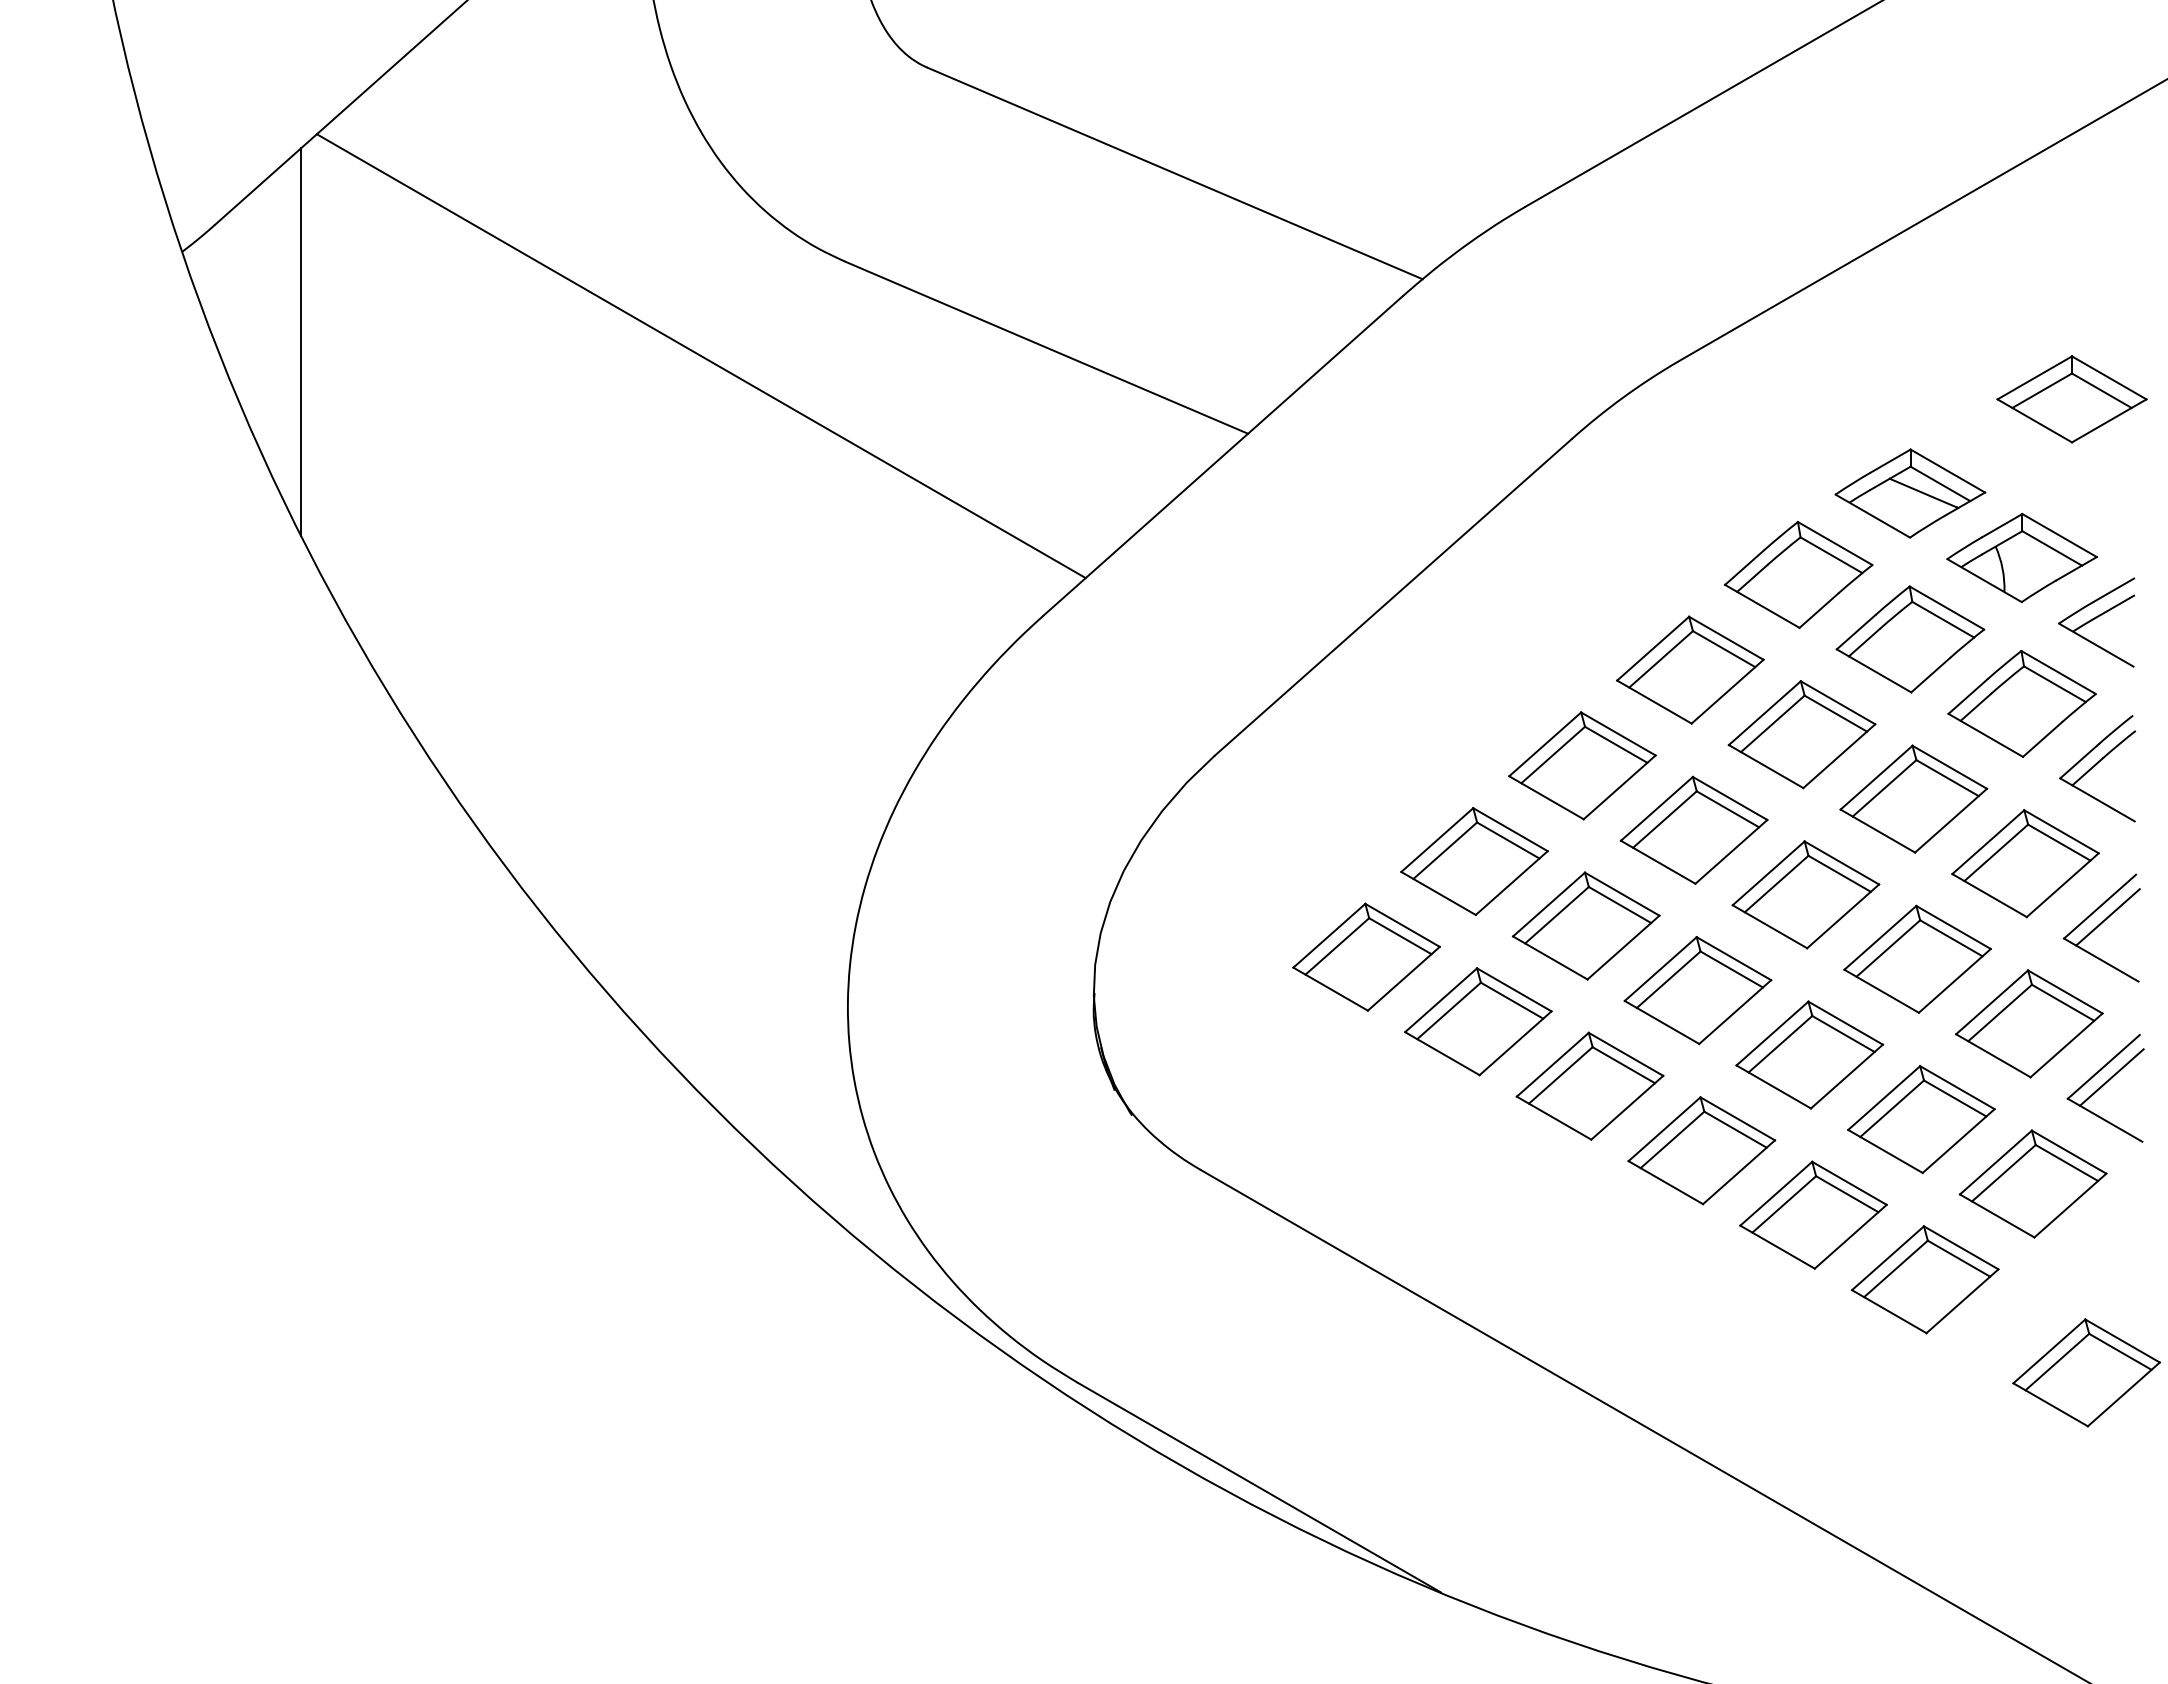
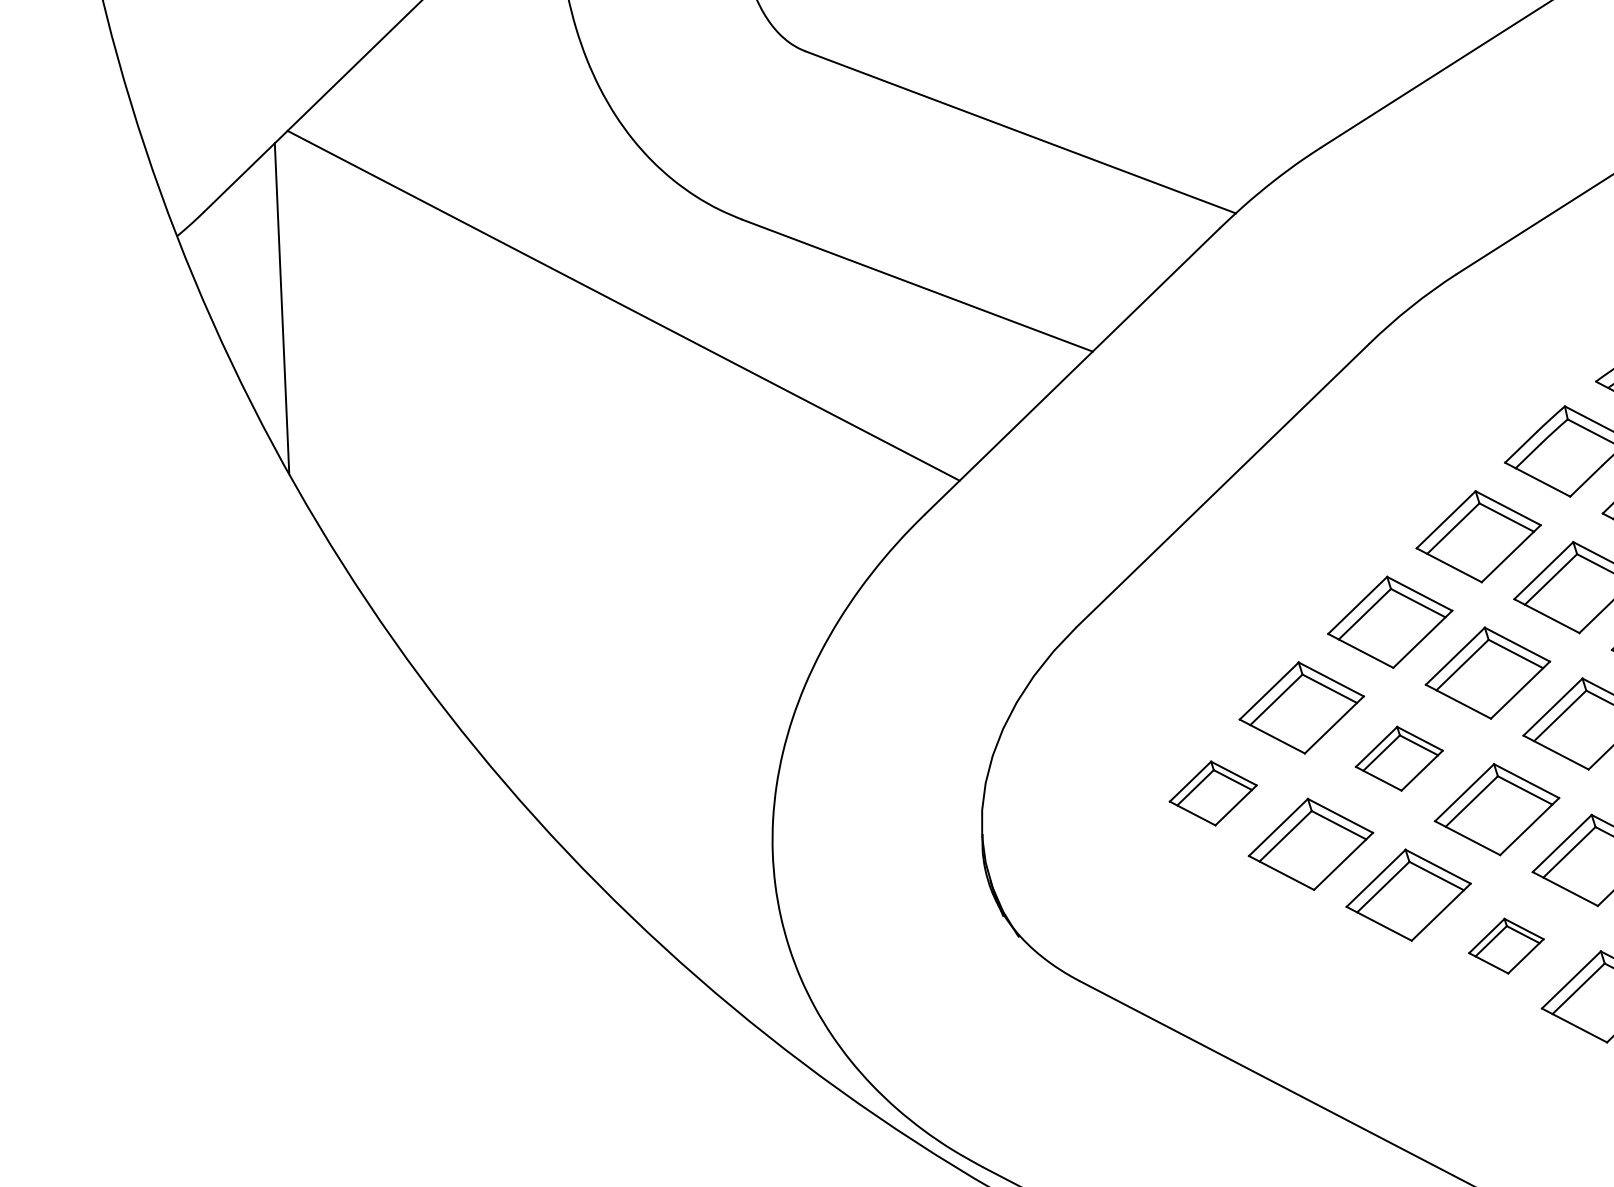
part: (1585, 925) -> (1398, 758), size x0.7
part: (1366, 956) -> (1213, 792), size x0.7
part: (1701, 1150) -> (1506, 945), size x0.6

